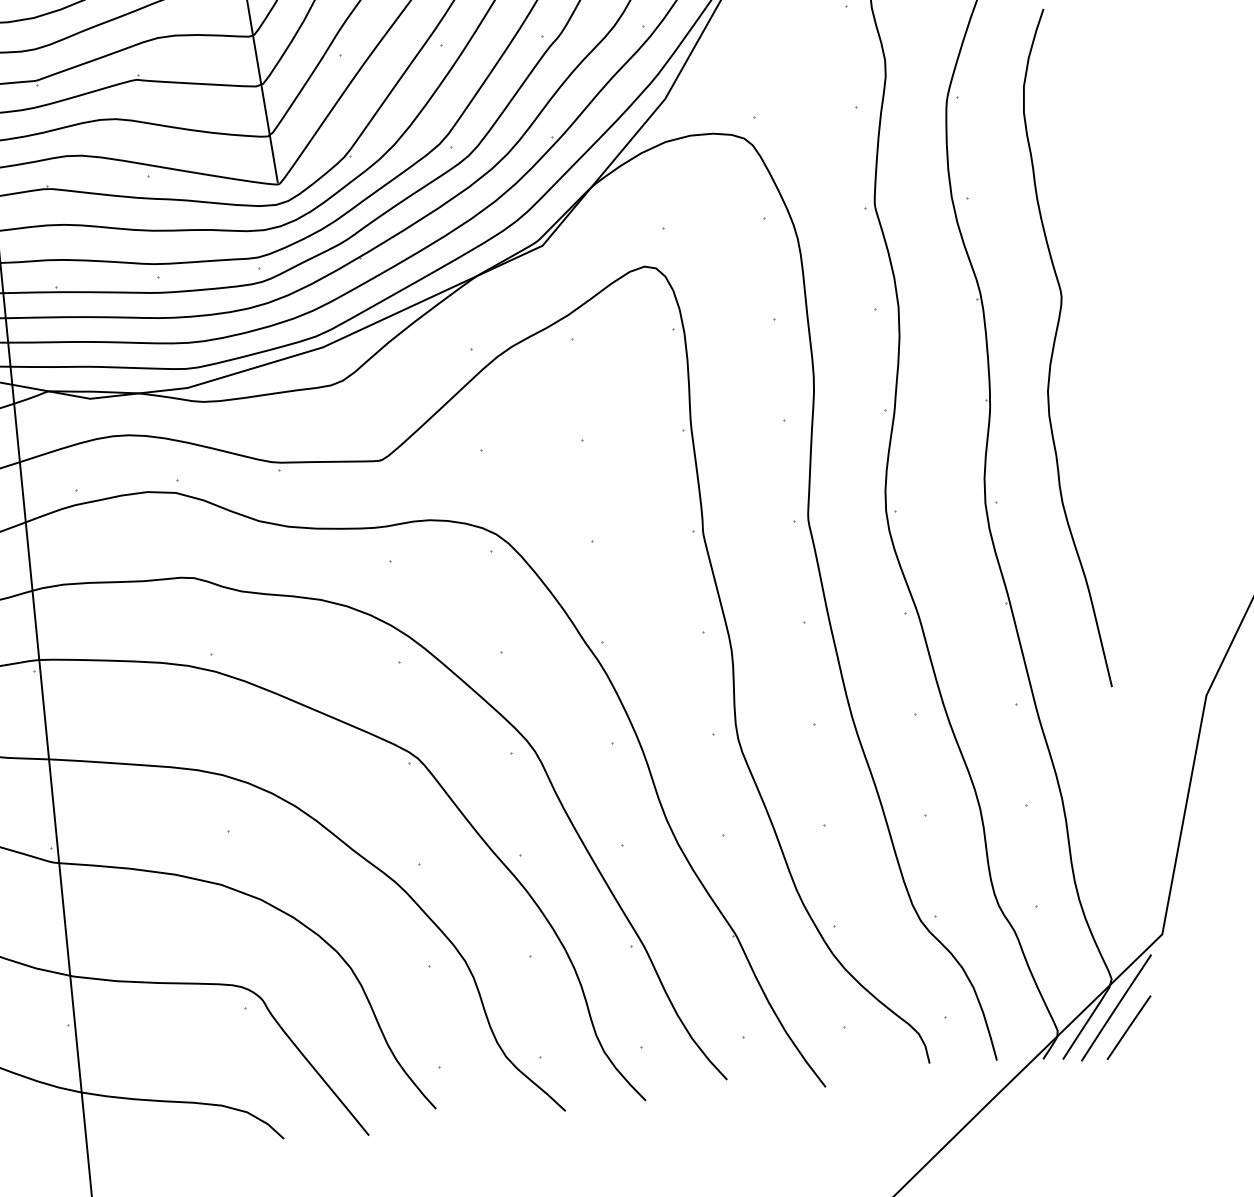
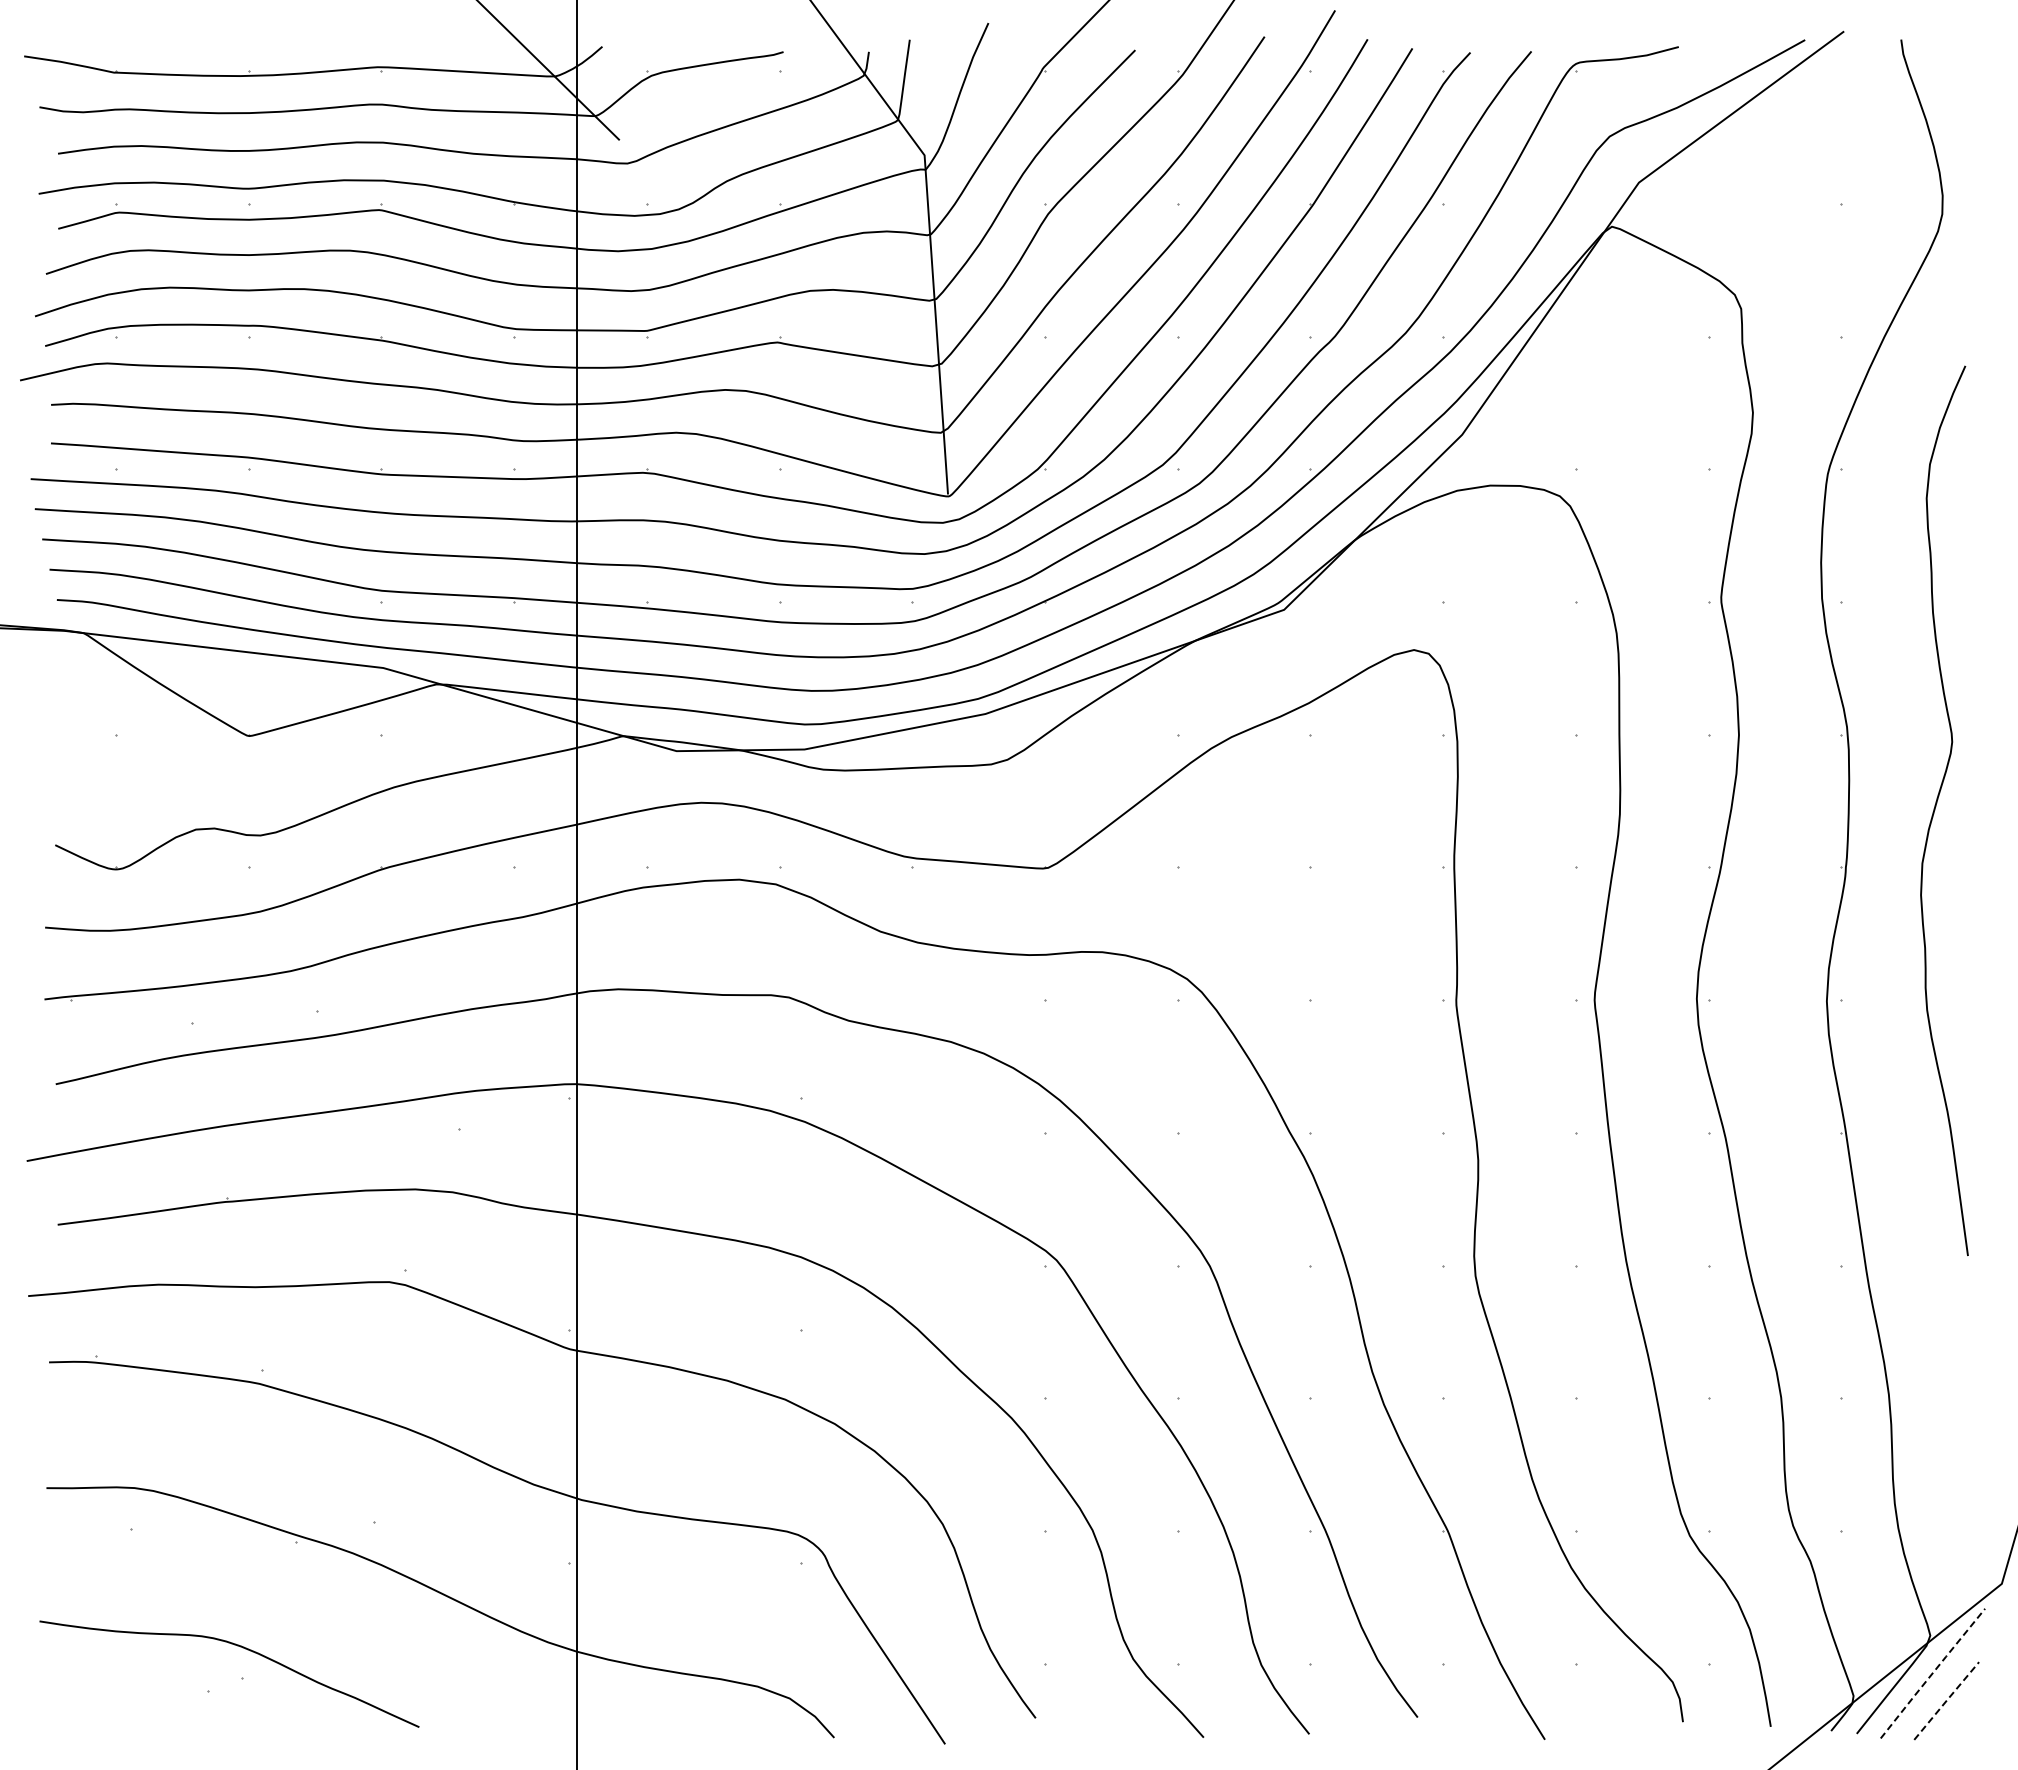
line: (1116, 1007) -> (1932, 1672), solid -> dashed
line: (1128, 1027) -> (1946, 1700), solid -> dashed

